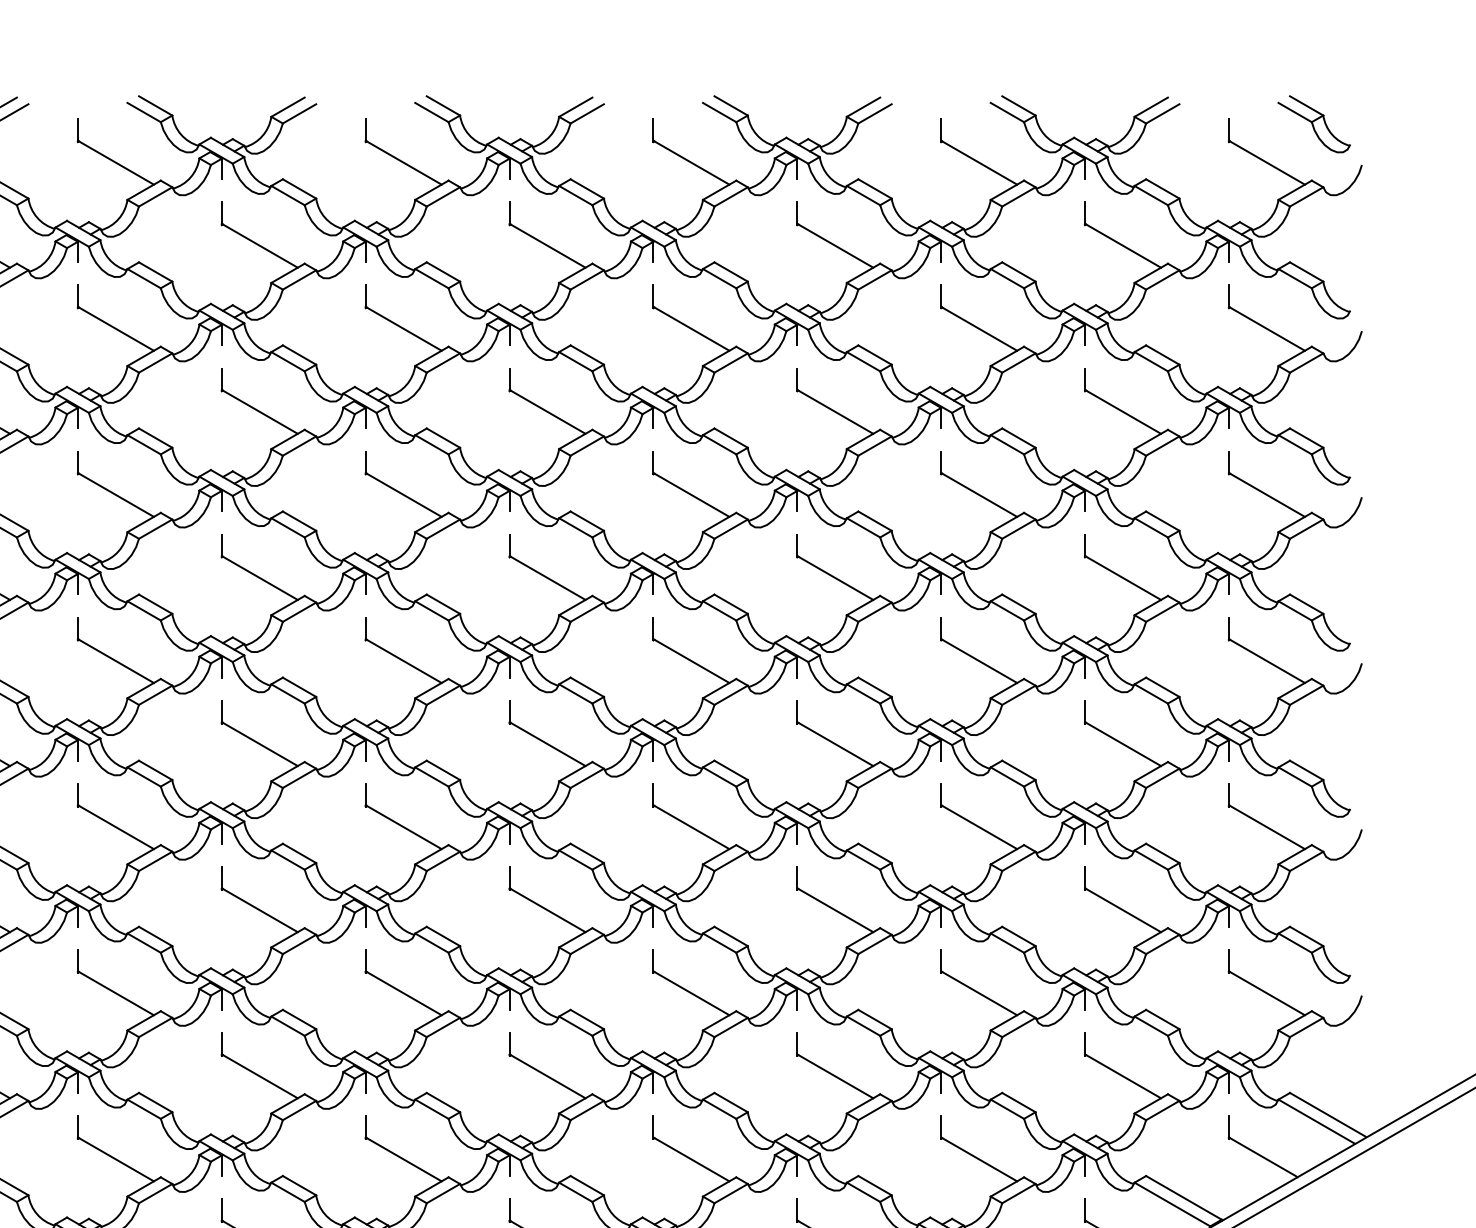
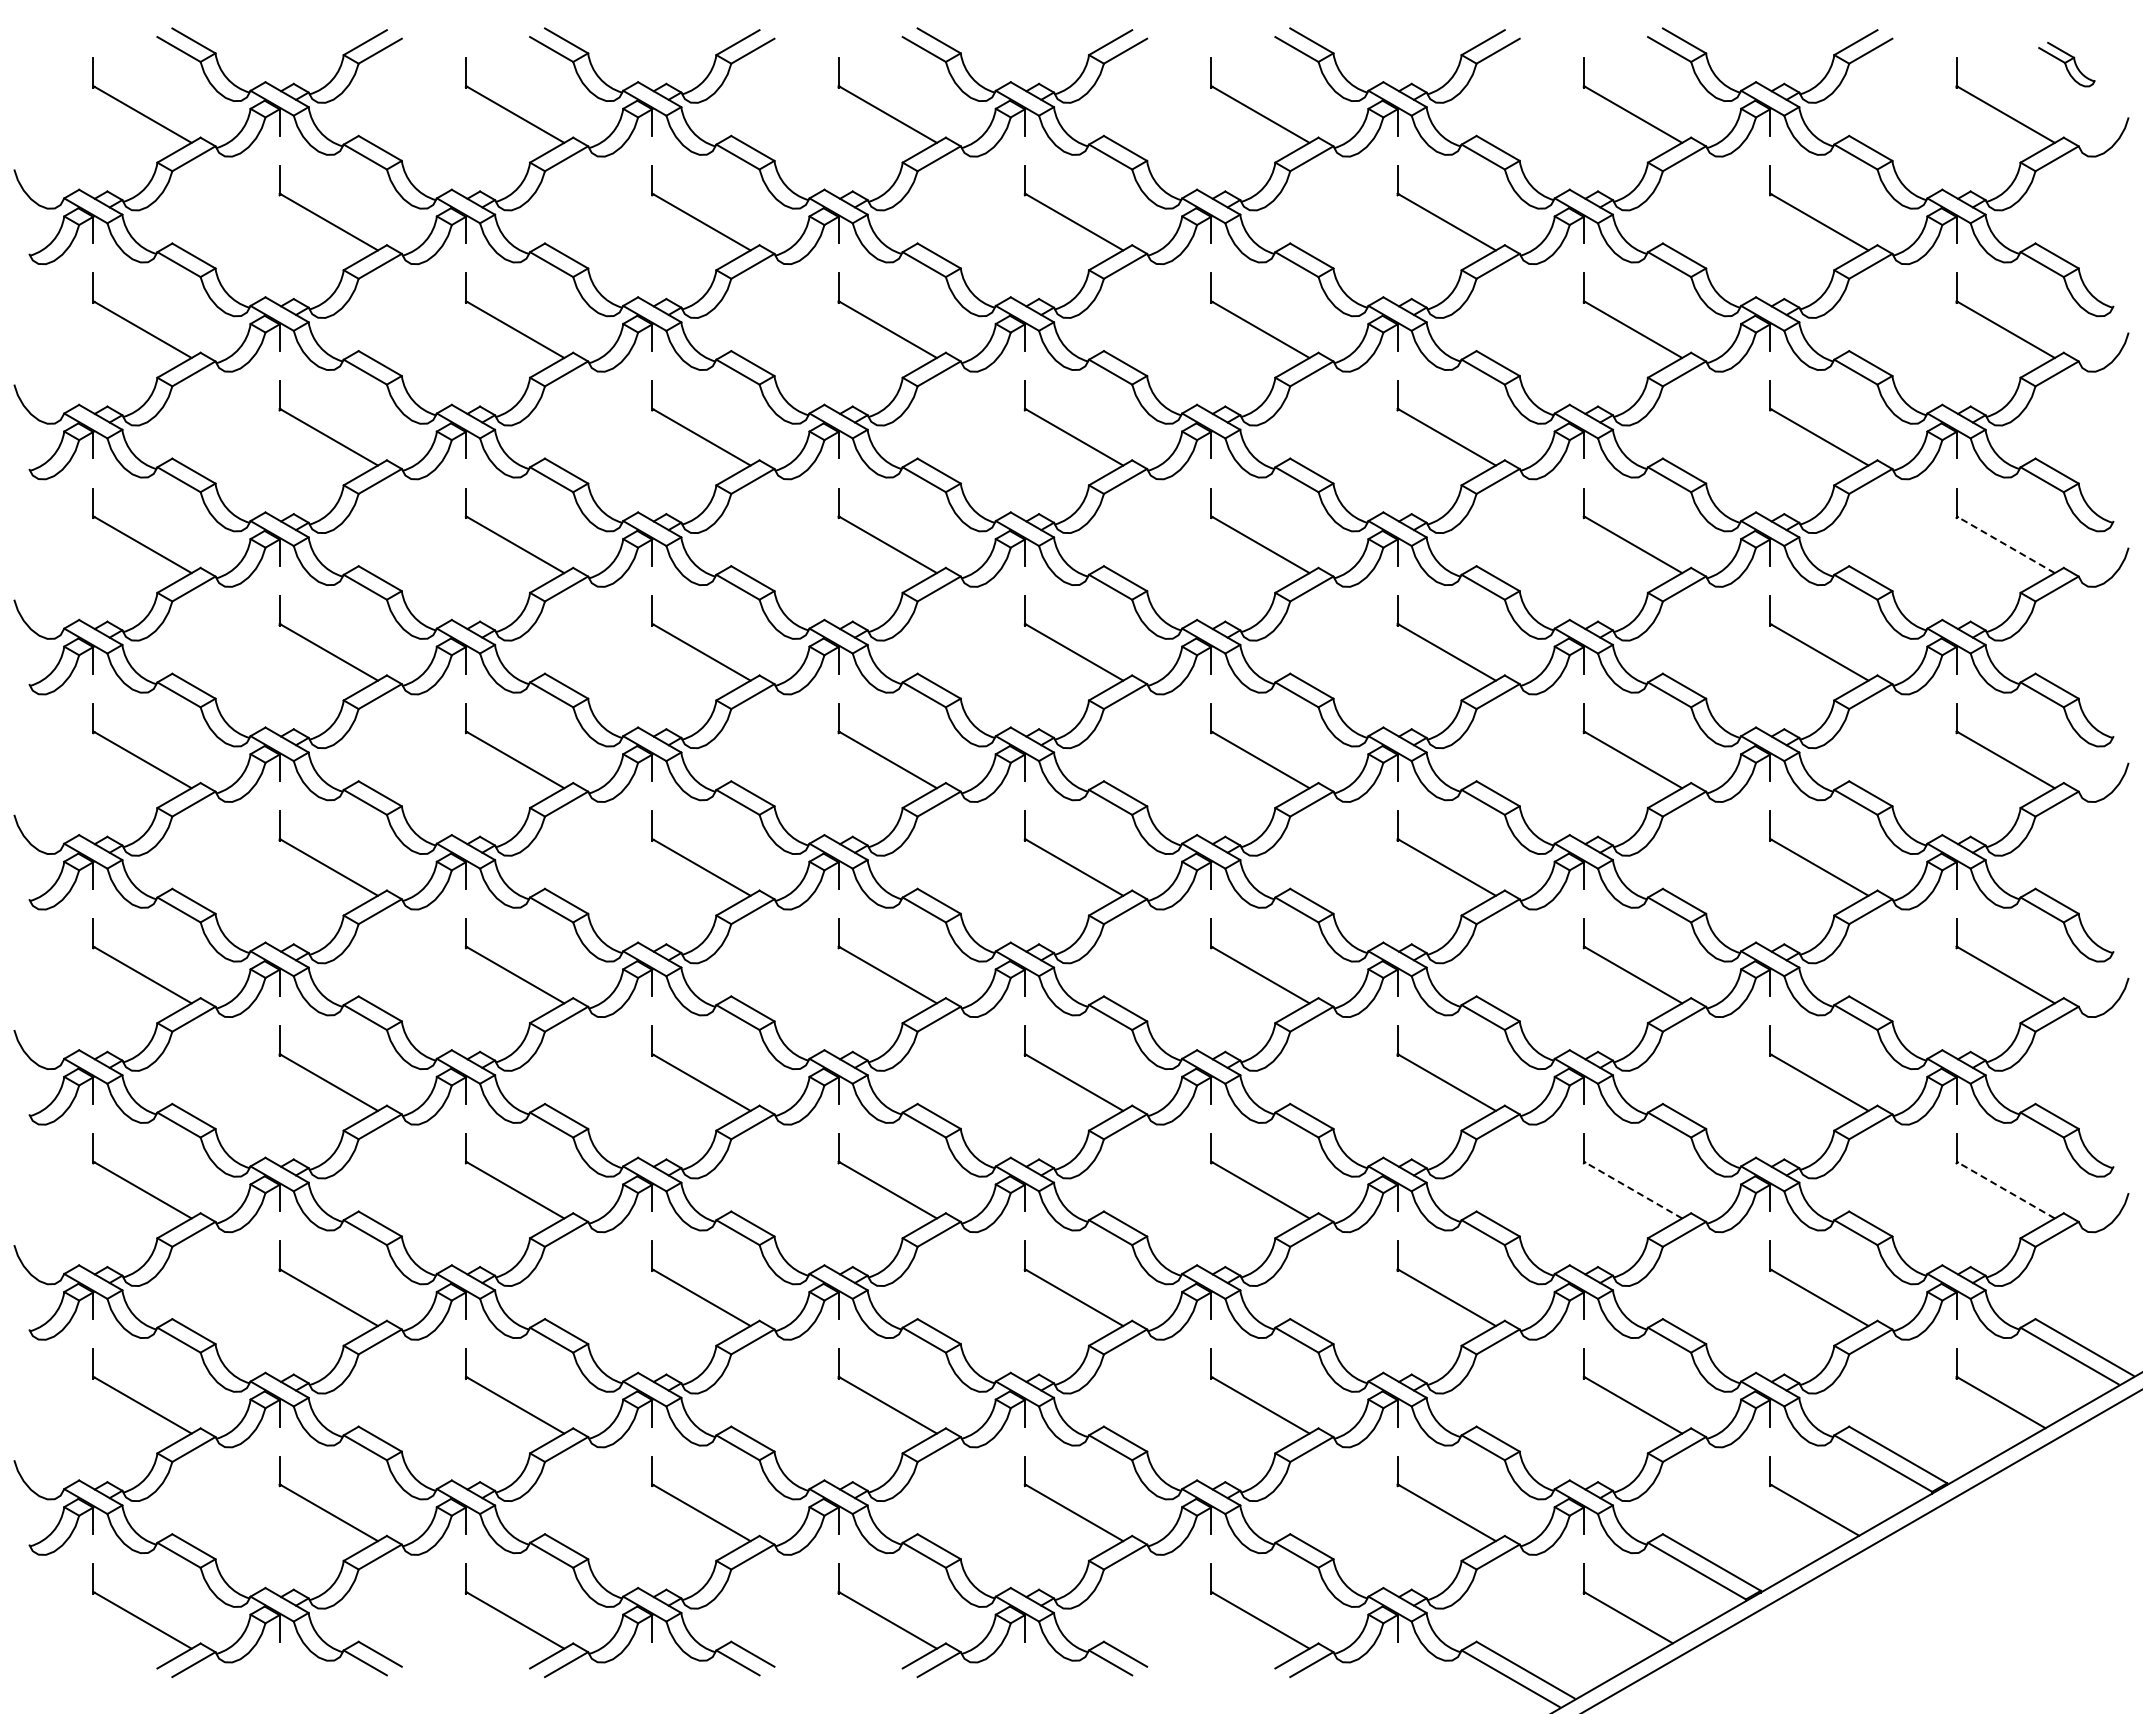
part: (1313, 124) -> (2066, 64), size x0.6
line: (1266, 494) -> (2005, 544), solid -> dashed
line: (979, 993) -> (1633, 1190), solid -> dashed
line: (1266, 993) -> (2005, 1190), solid -> dashed

